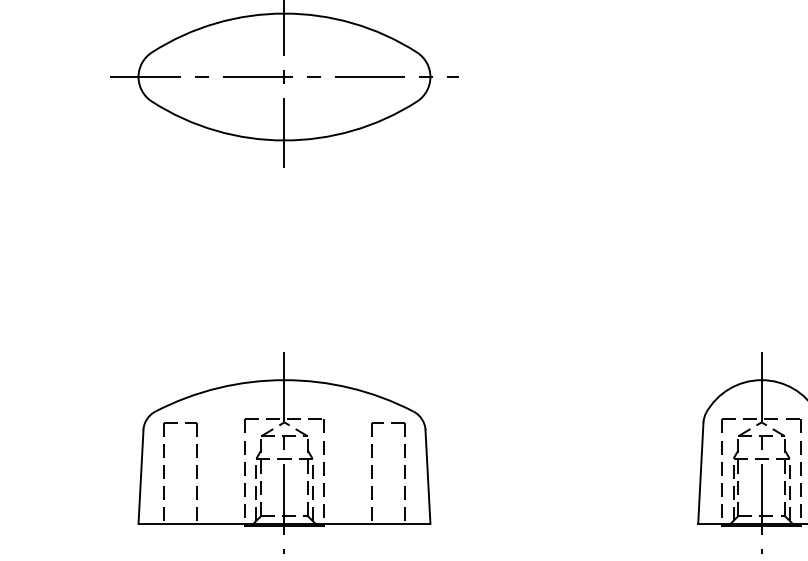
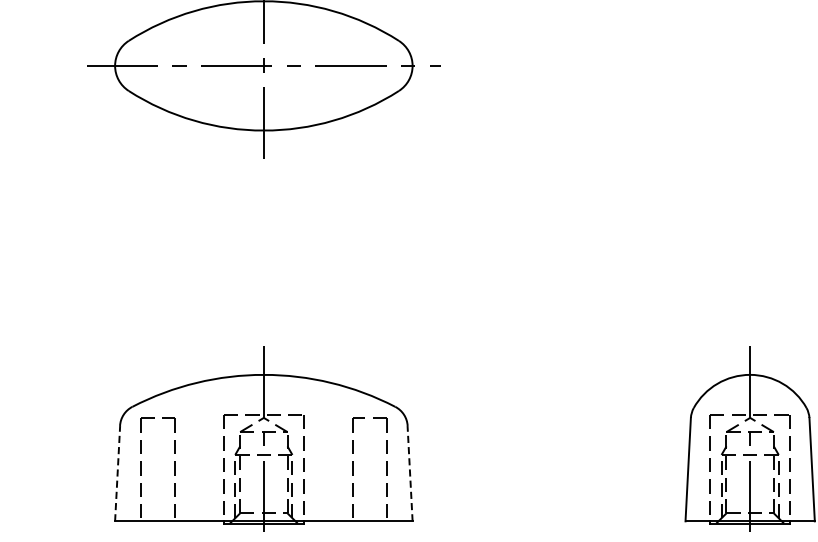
line: (141, 477) -> (118, 474), solid -> dashed
line: (427, 477) -> (409, 474), solid -> dashed

